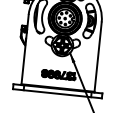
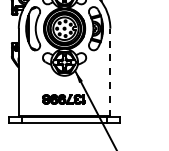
line: (98, 57) -> (110, 72), solid -> dashed

